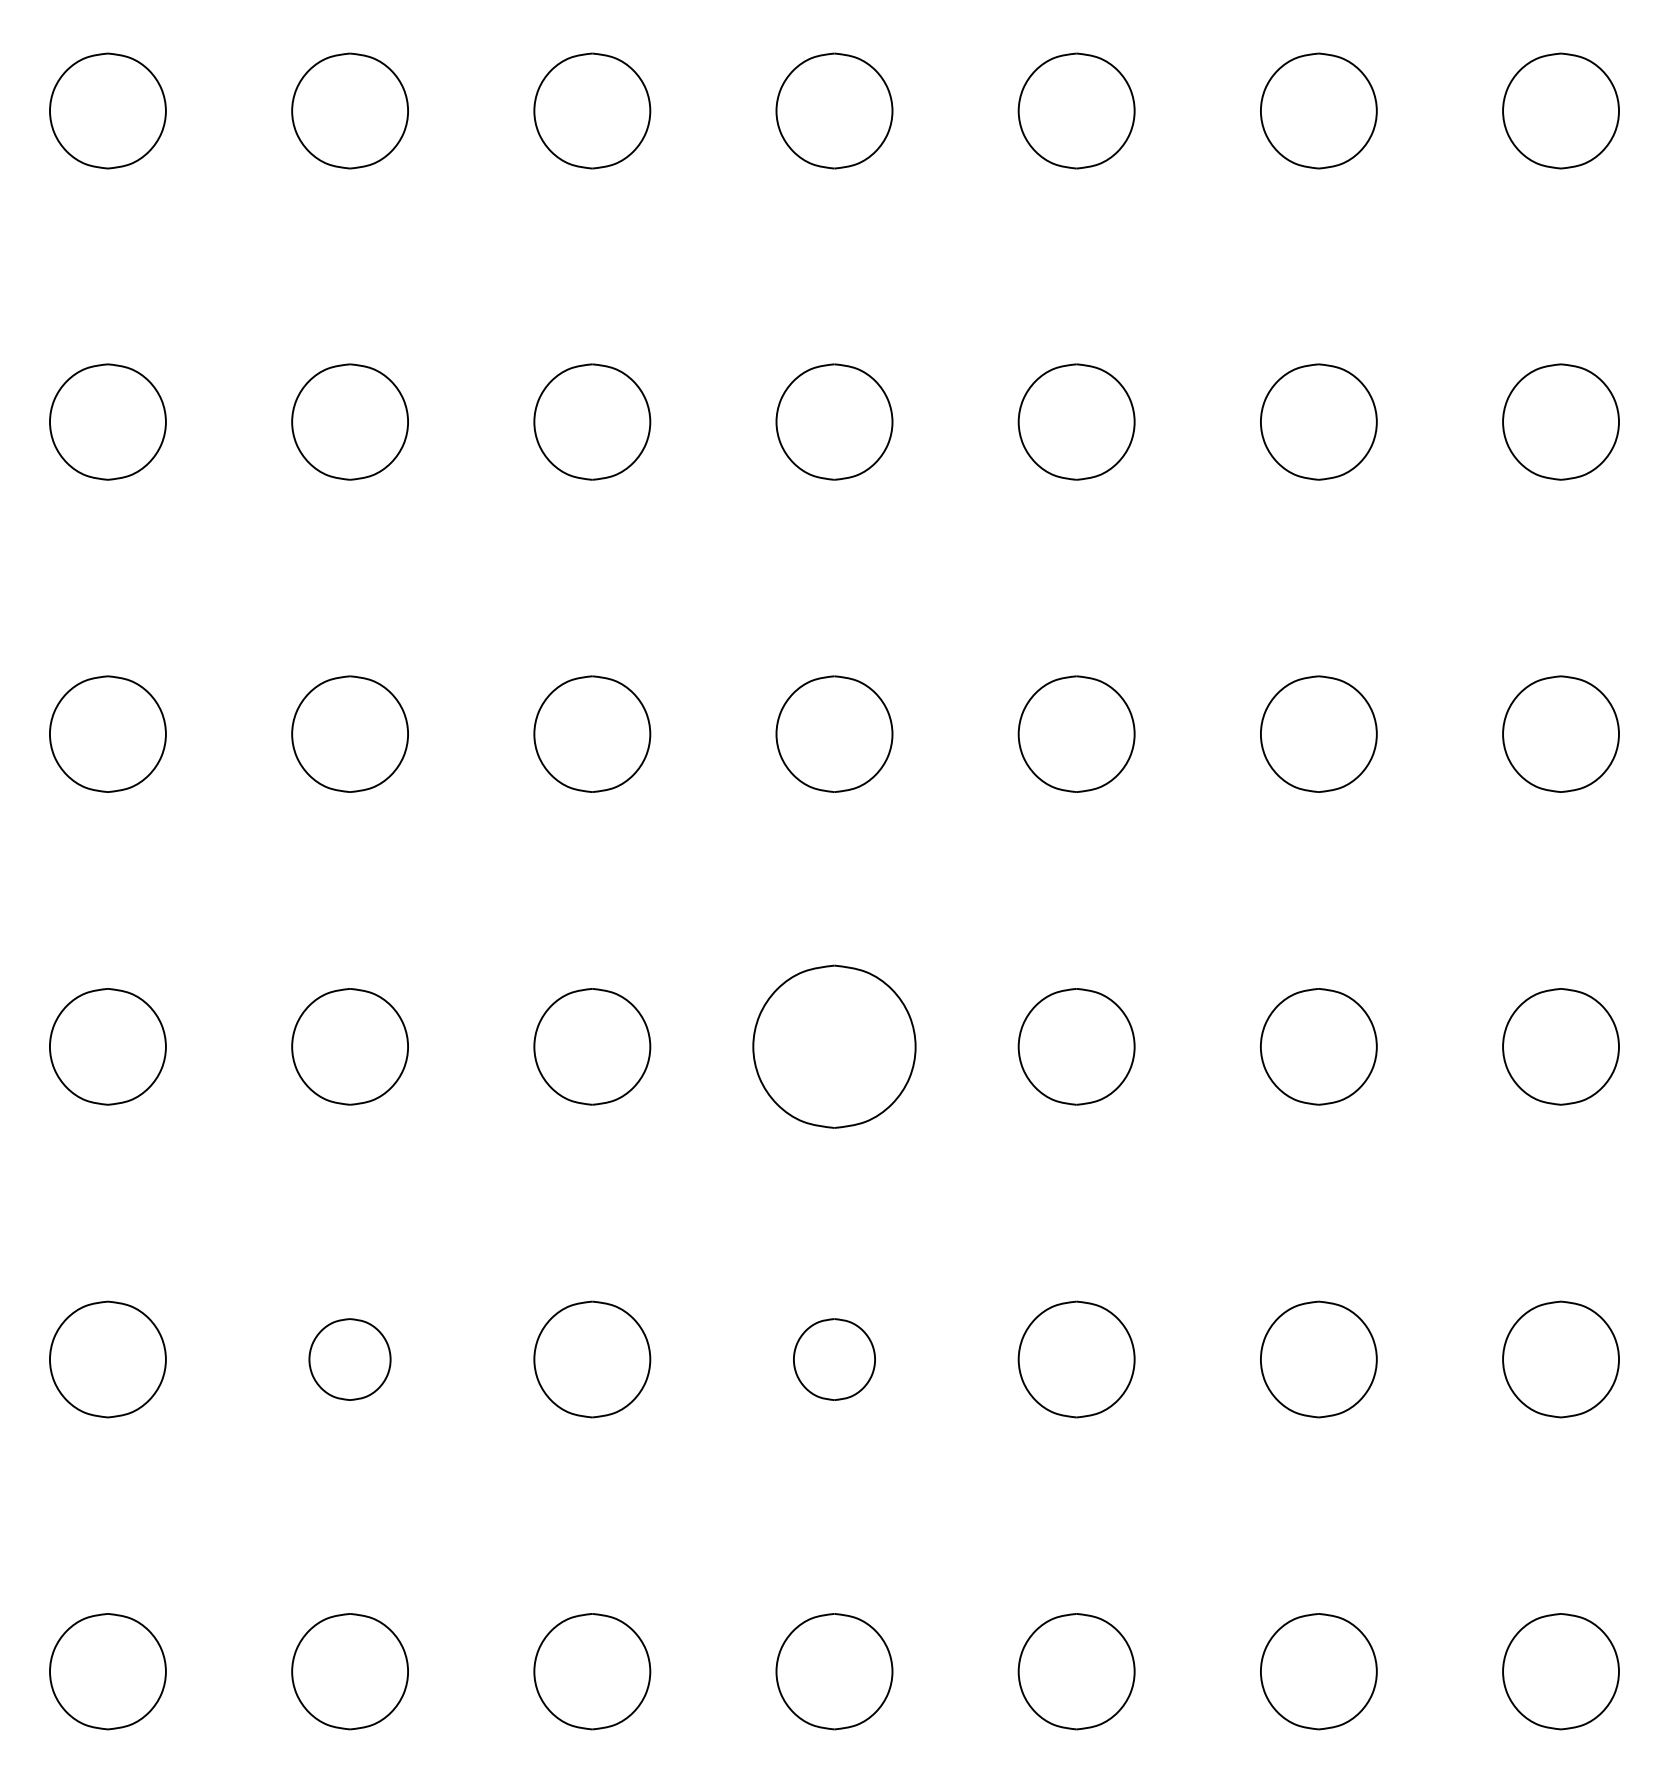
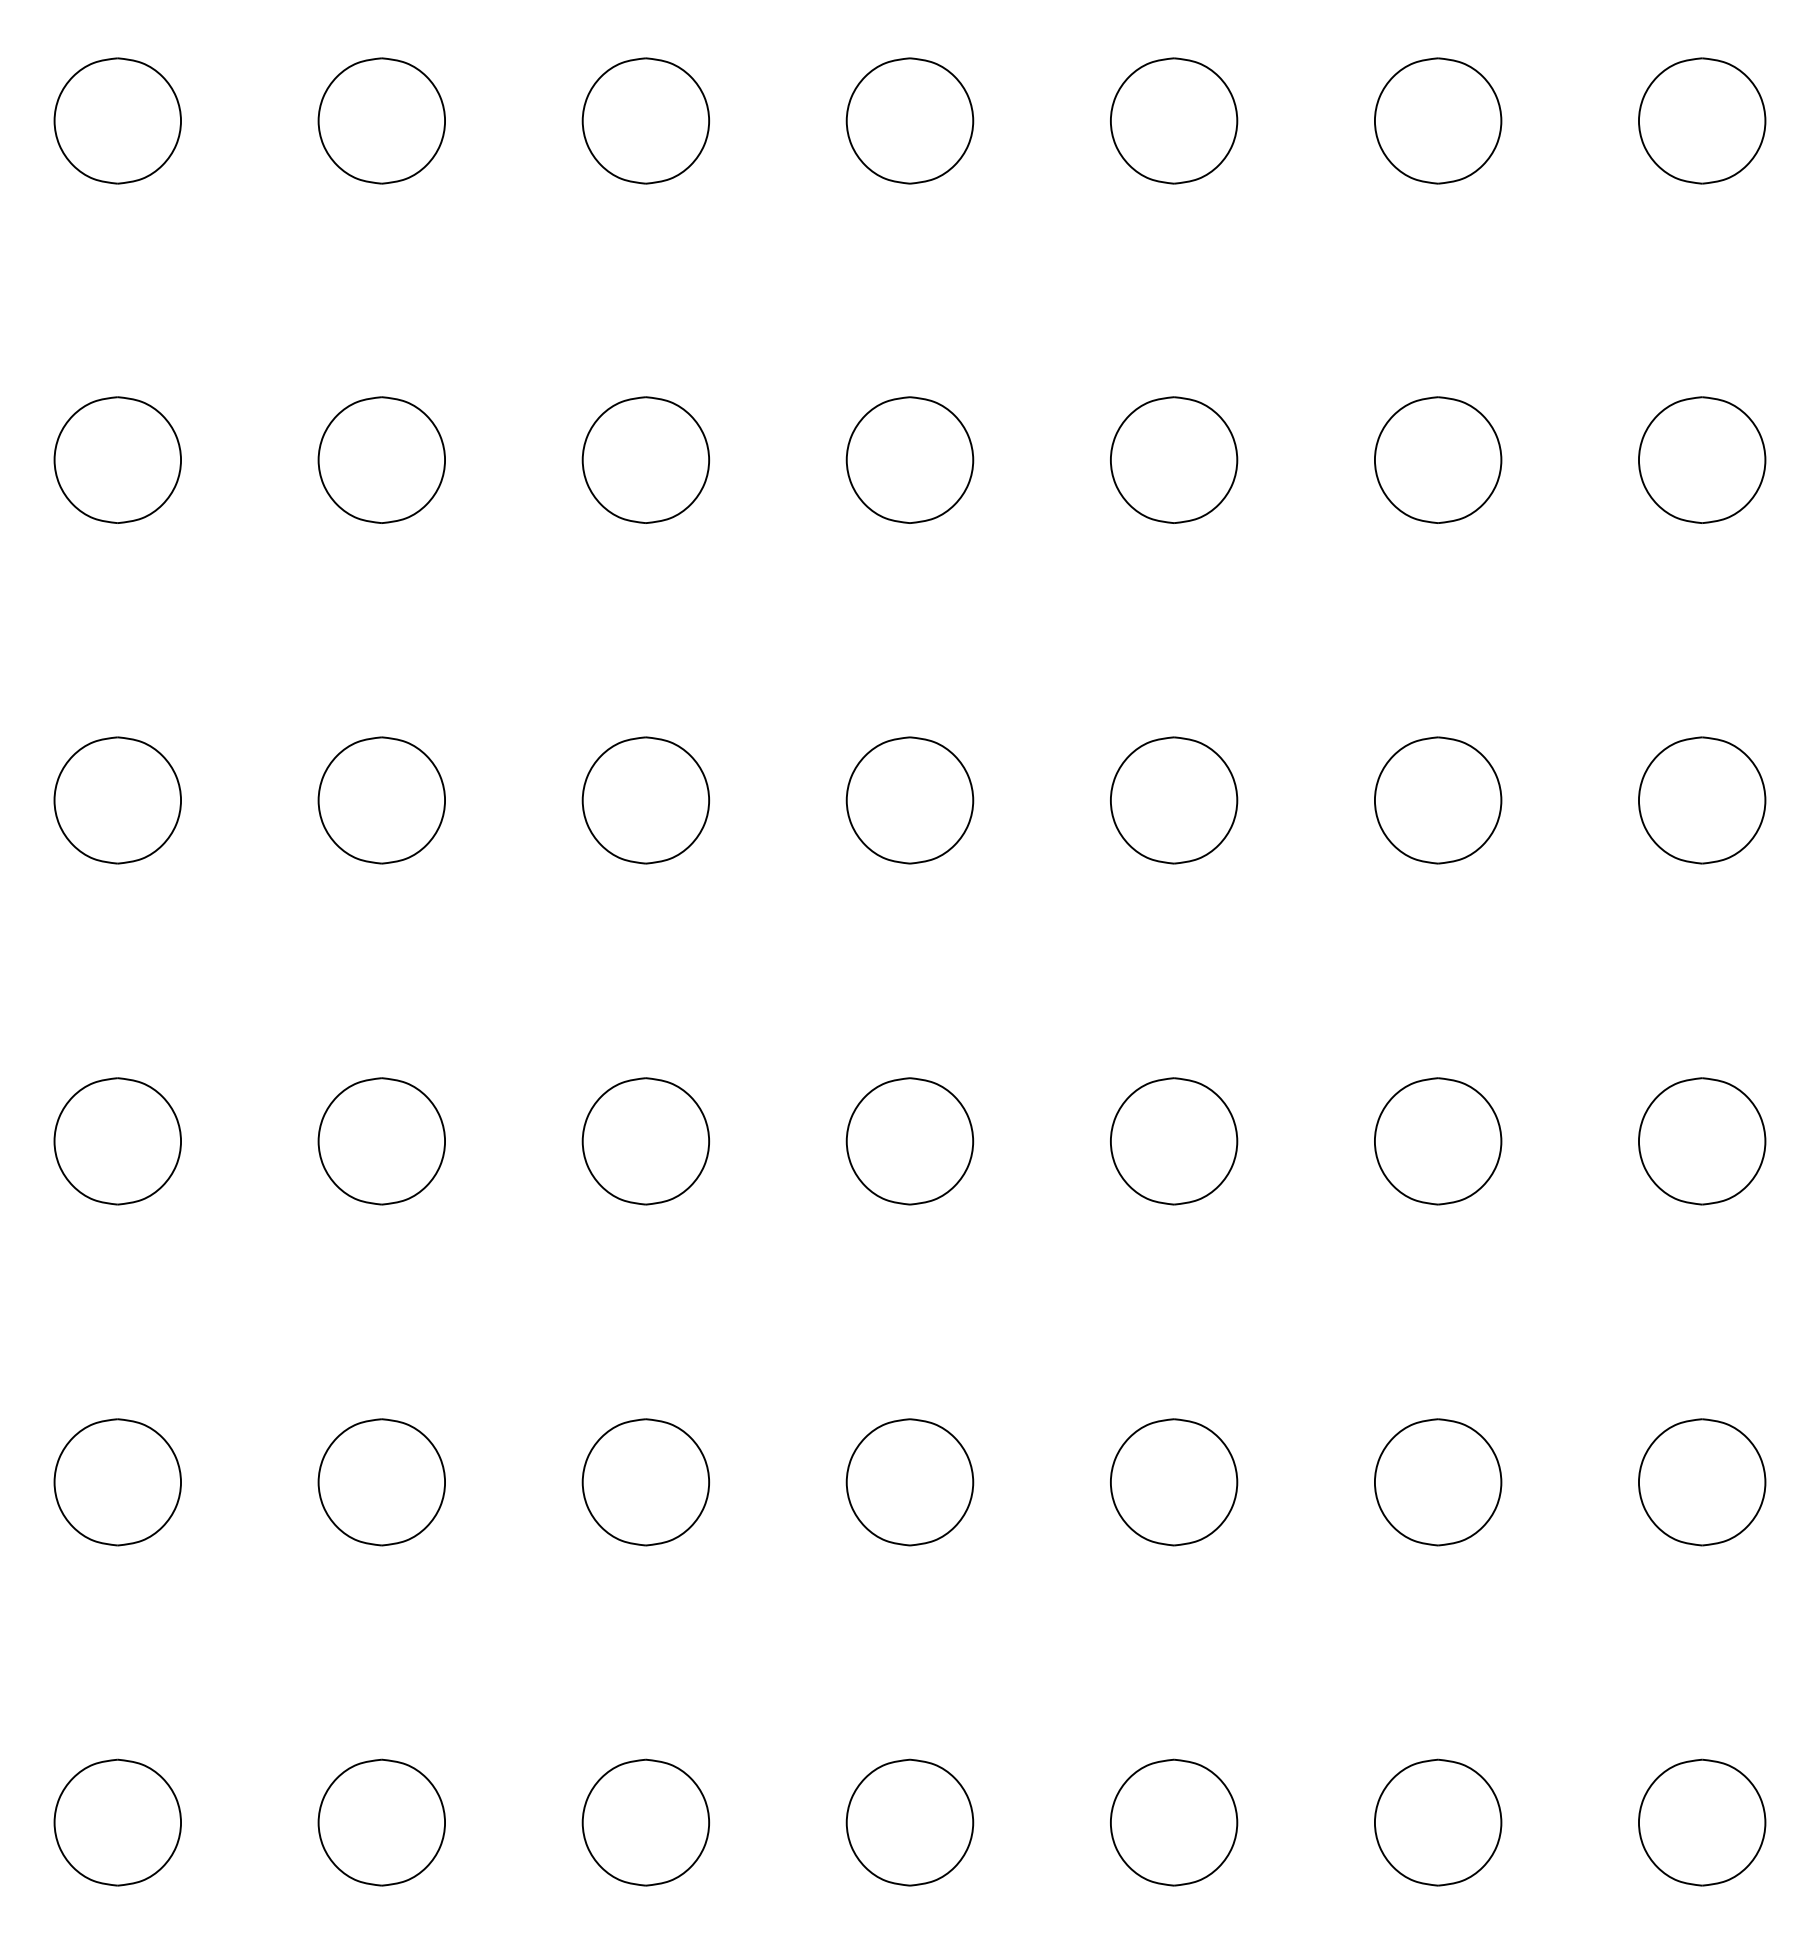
part: (834, 1046) -> (909, 1141), size x0.71
part: (349, 1359) -> (381, 1482), size x1.43
part: (834, 1359) -> (909, 1482), size x1.43

